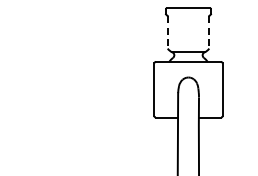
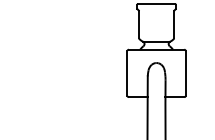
line: (167, 32) -> (138, 24), dashed -> solid
line: (209, 32) -> (174, 24), dashed -> solid

